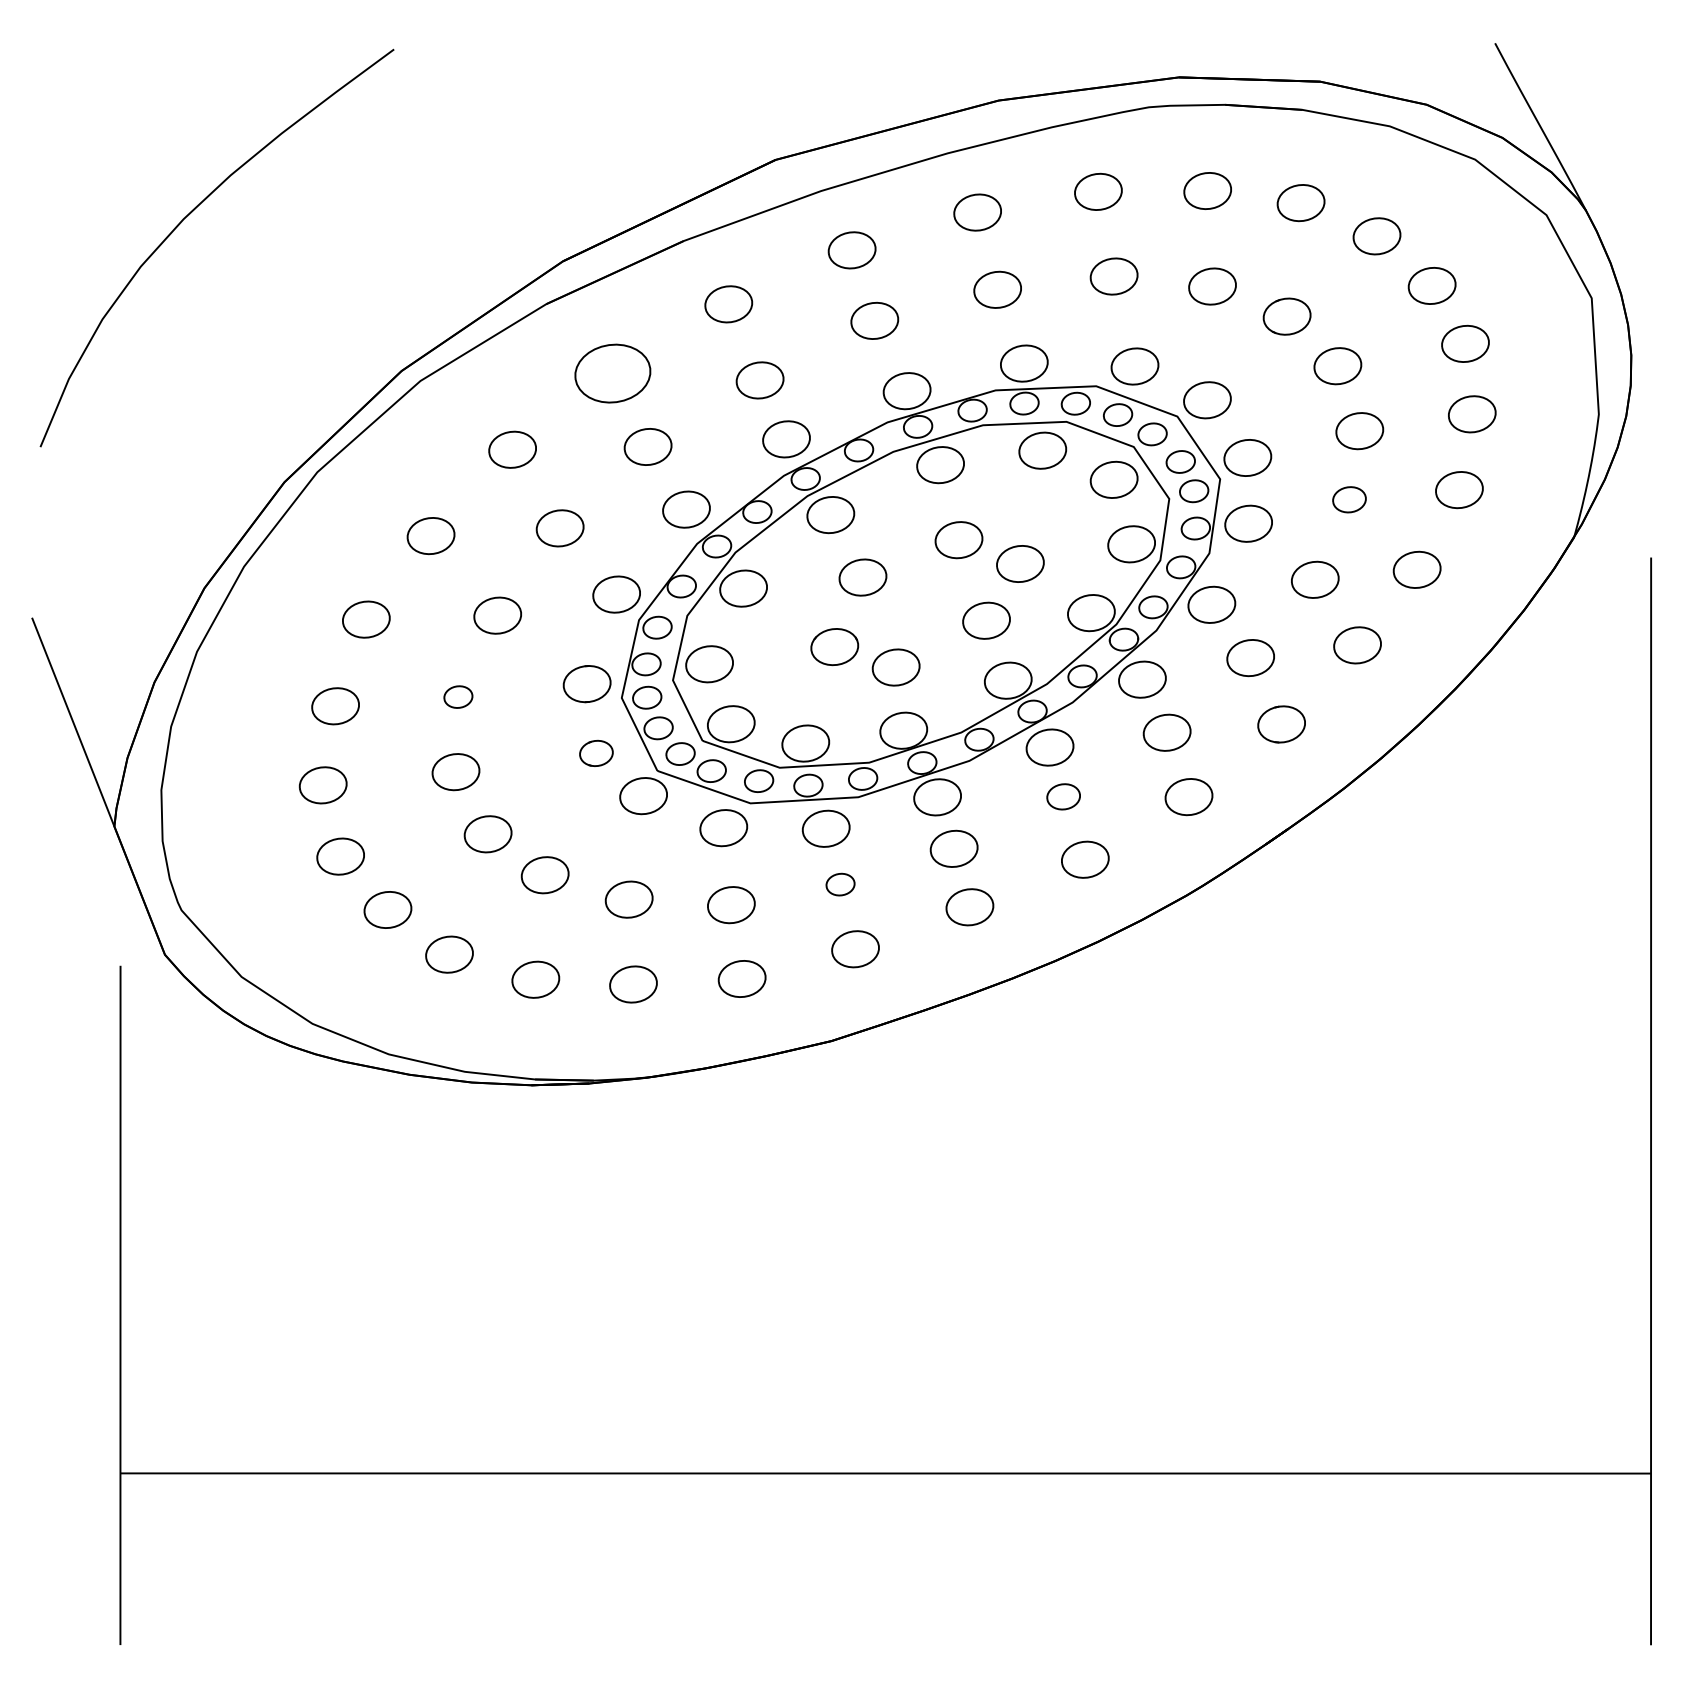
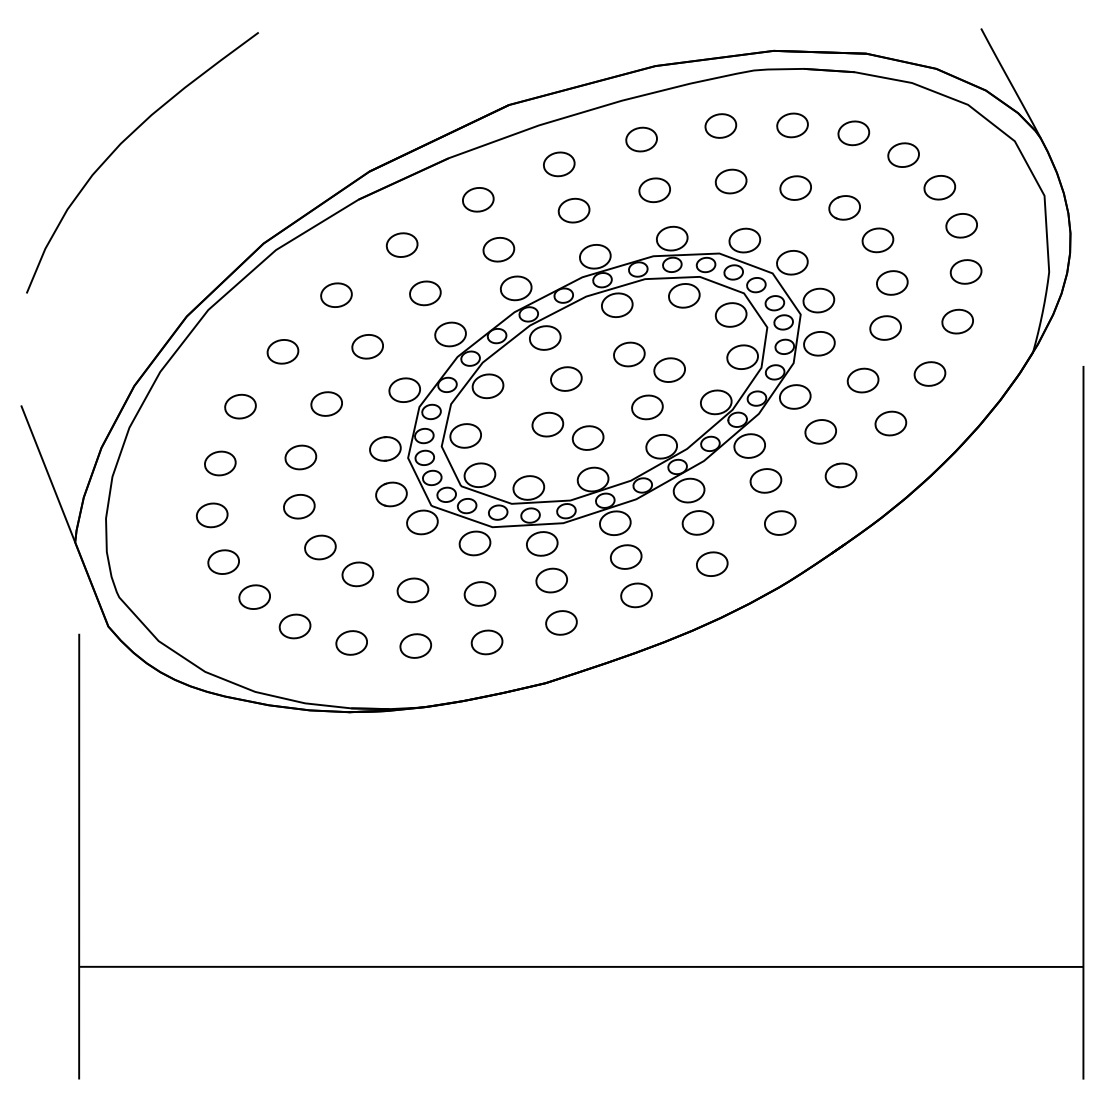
part: (611, 372) -> (401, 244), size x0.62
part: (1349, 498) -> (885, 327), size x1.43
part: (457, 697) -> (300, 457), size x1.67
part: (596, 753) -> (391, 494), size x1.43
part: (1062, 796) -> (697, 522), size x1.43
part: (840, 884) -> (551, 580), size x1.67

